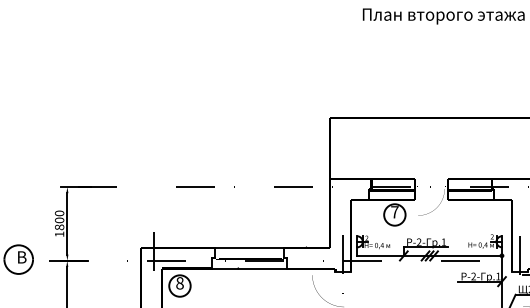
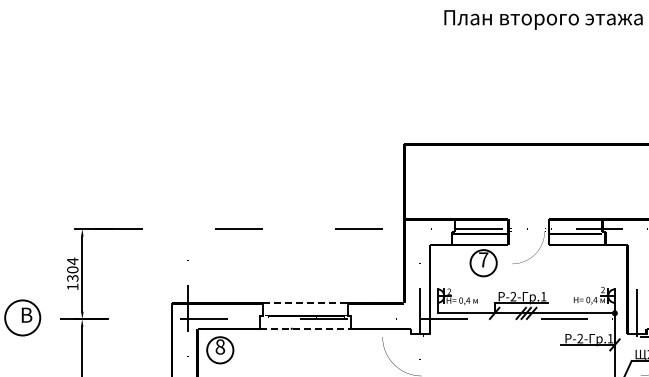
text: (59, 220) -> (72, 269), 1800 -> 1304
line: (251, 247) -> (307, 303), solid -> dashed
line: (249, 268) -> (305, 328), solid -> dashed

